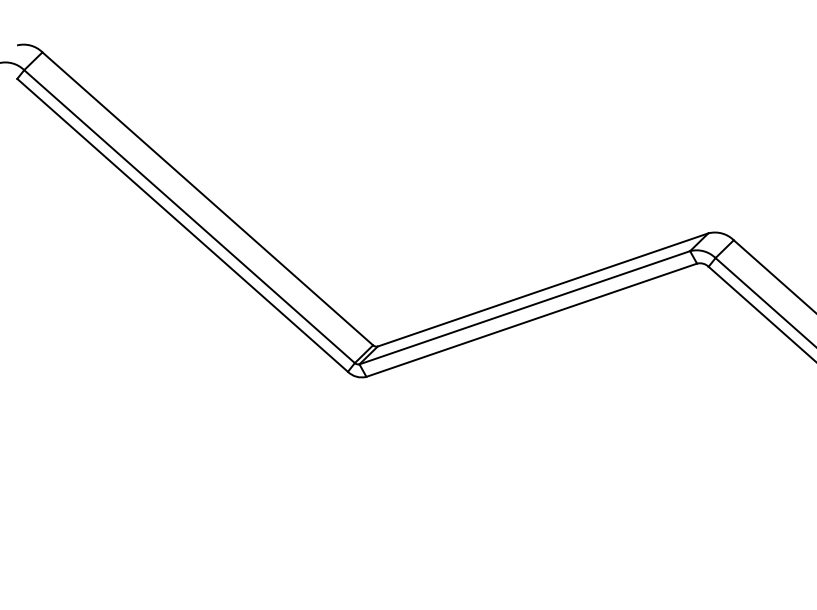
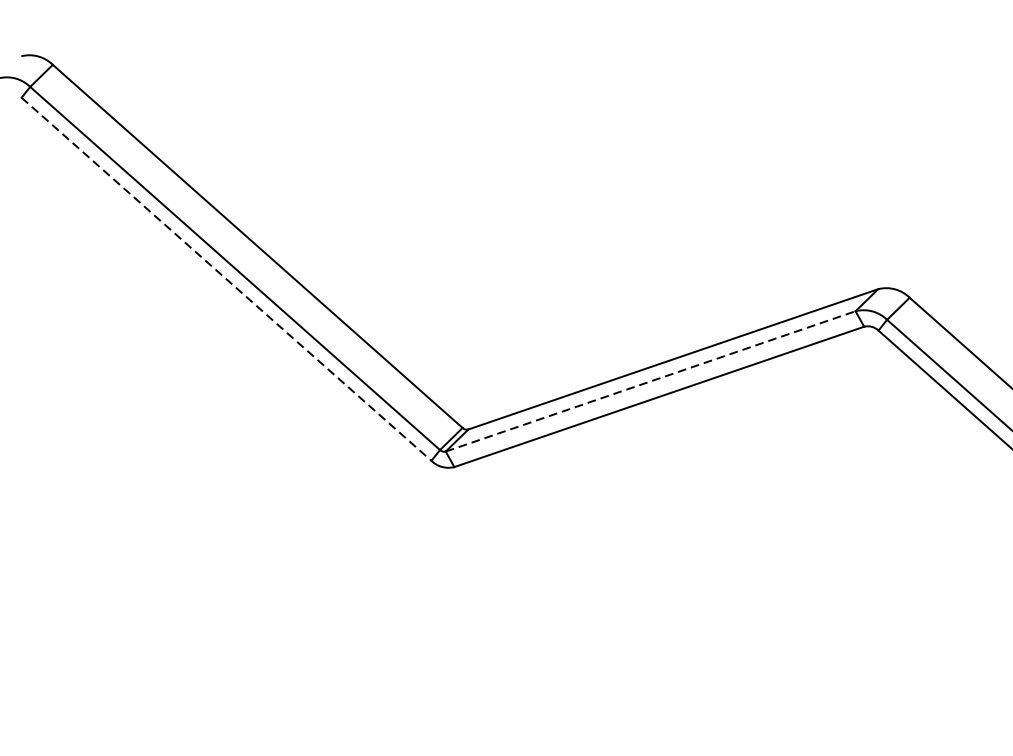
line: (182, 225) -> (226, 279), solid -> dashed
line: (524, 307) -> (650, 381), solid -> dashed

